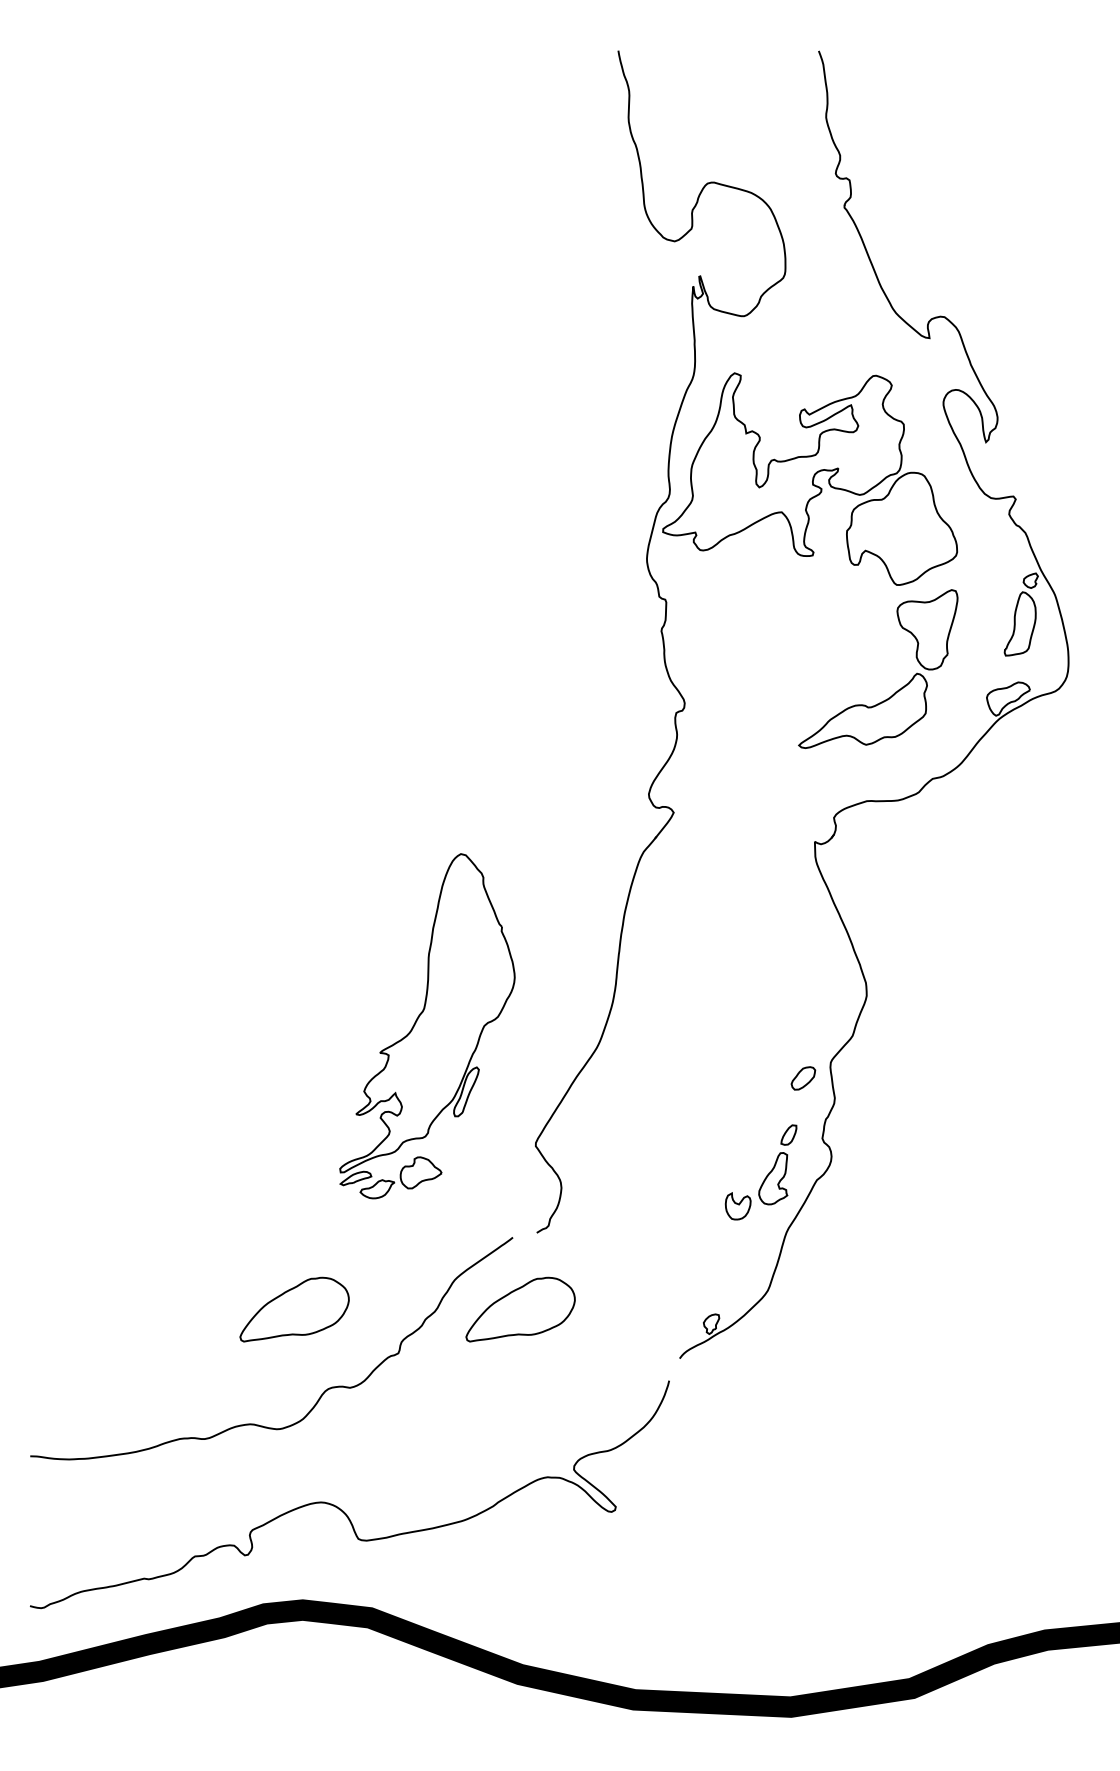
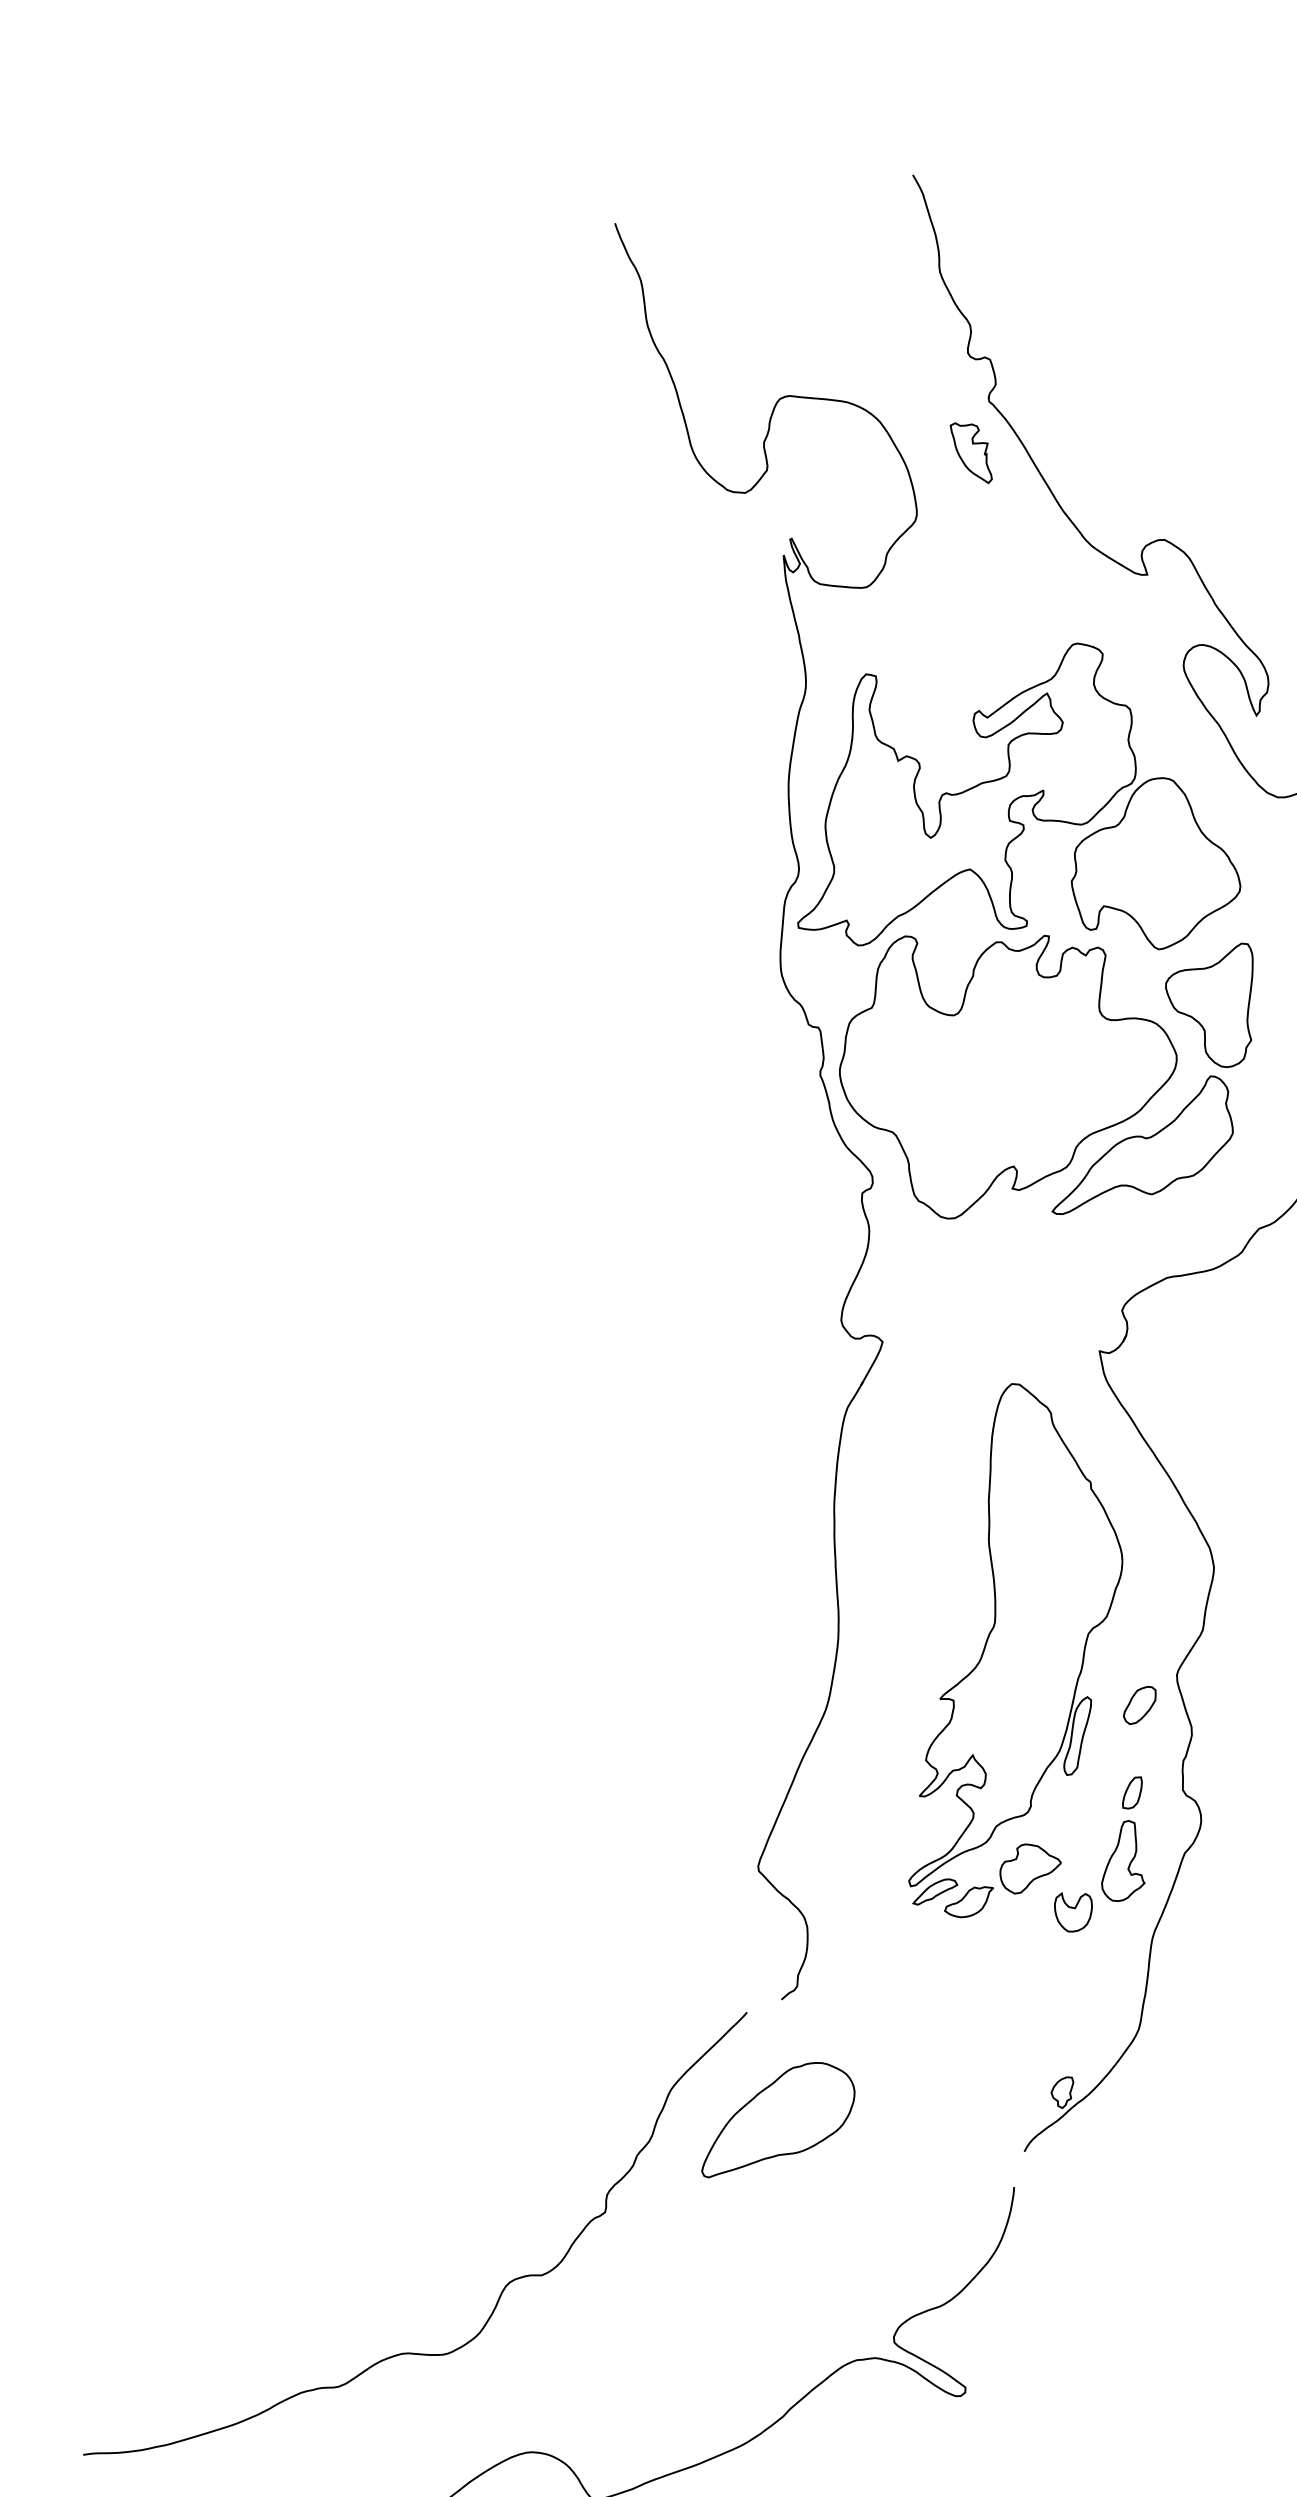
part: (827, 239) -> (971, 452), added
part: (785, 644) -> (1007, 1064), added
part: (427, 1026) -> (1004, 1648), moved
part: (294, 1309) -> (440, 2172), removed

